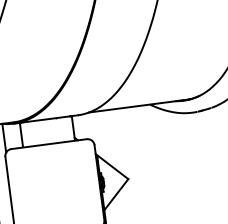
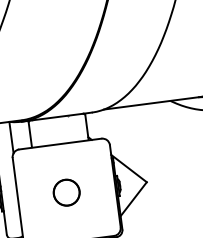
part: (54, 188) -> (66, 192), added

